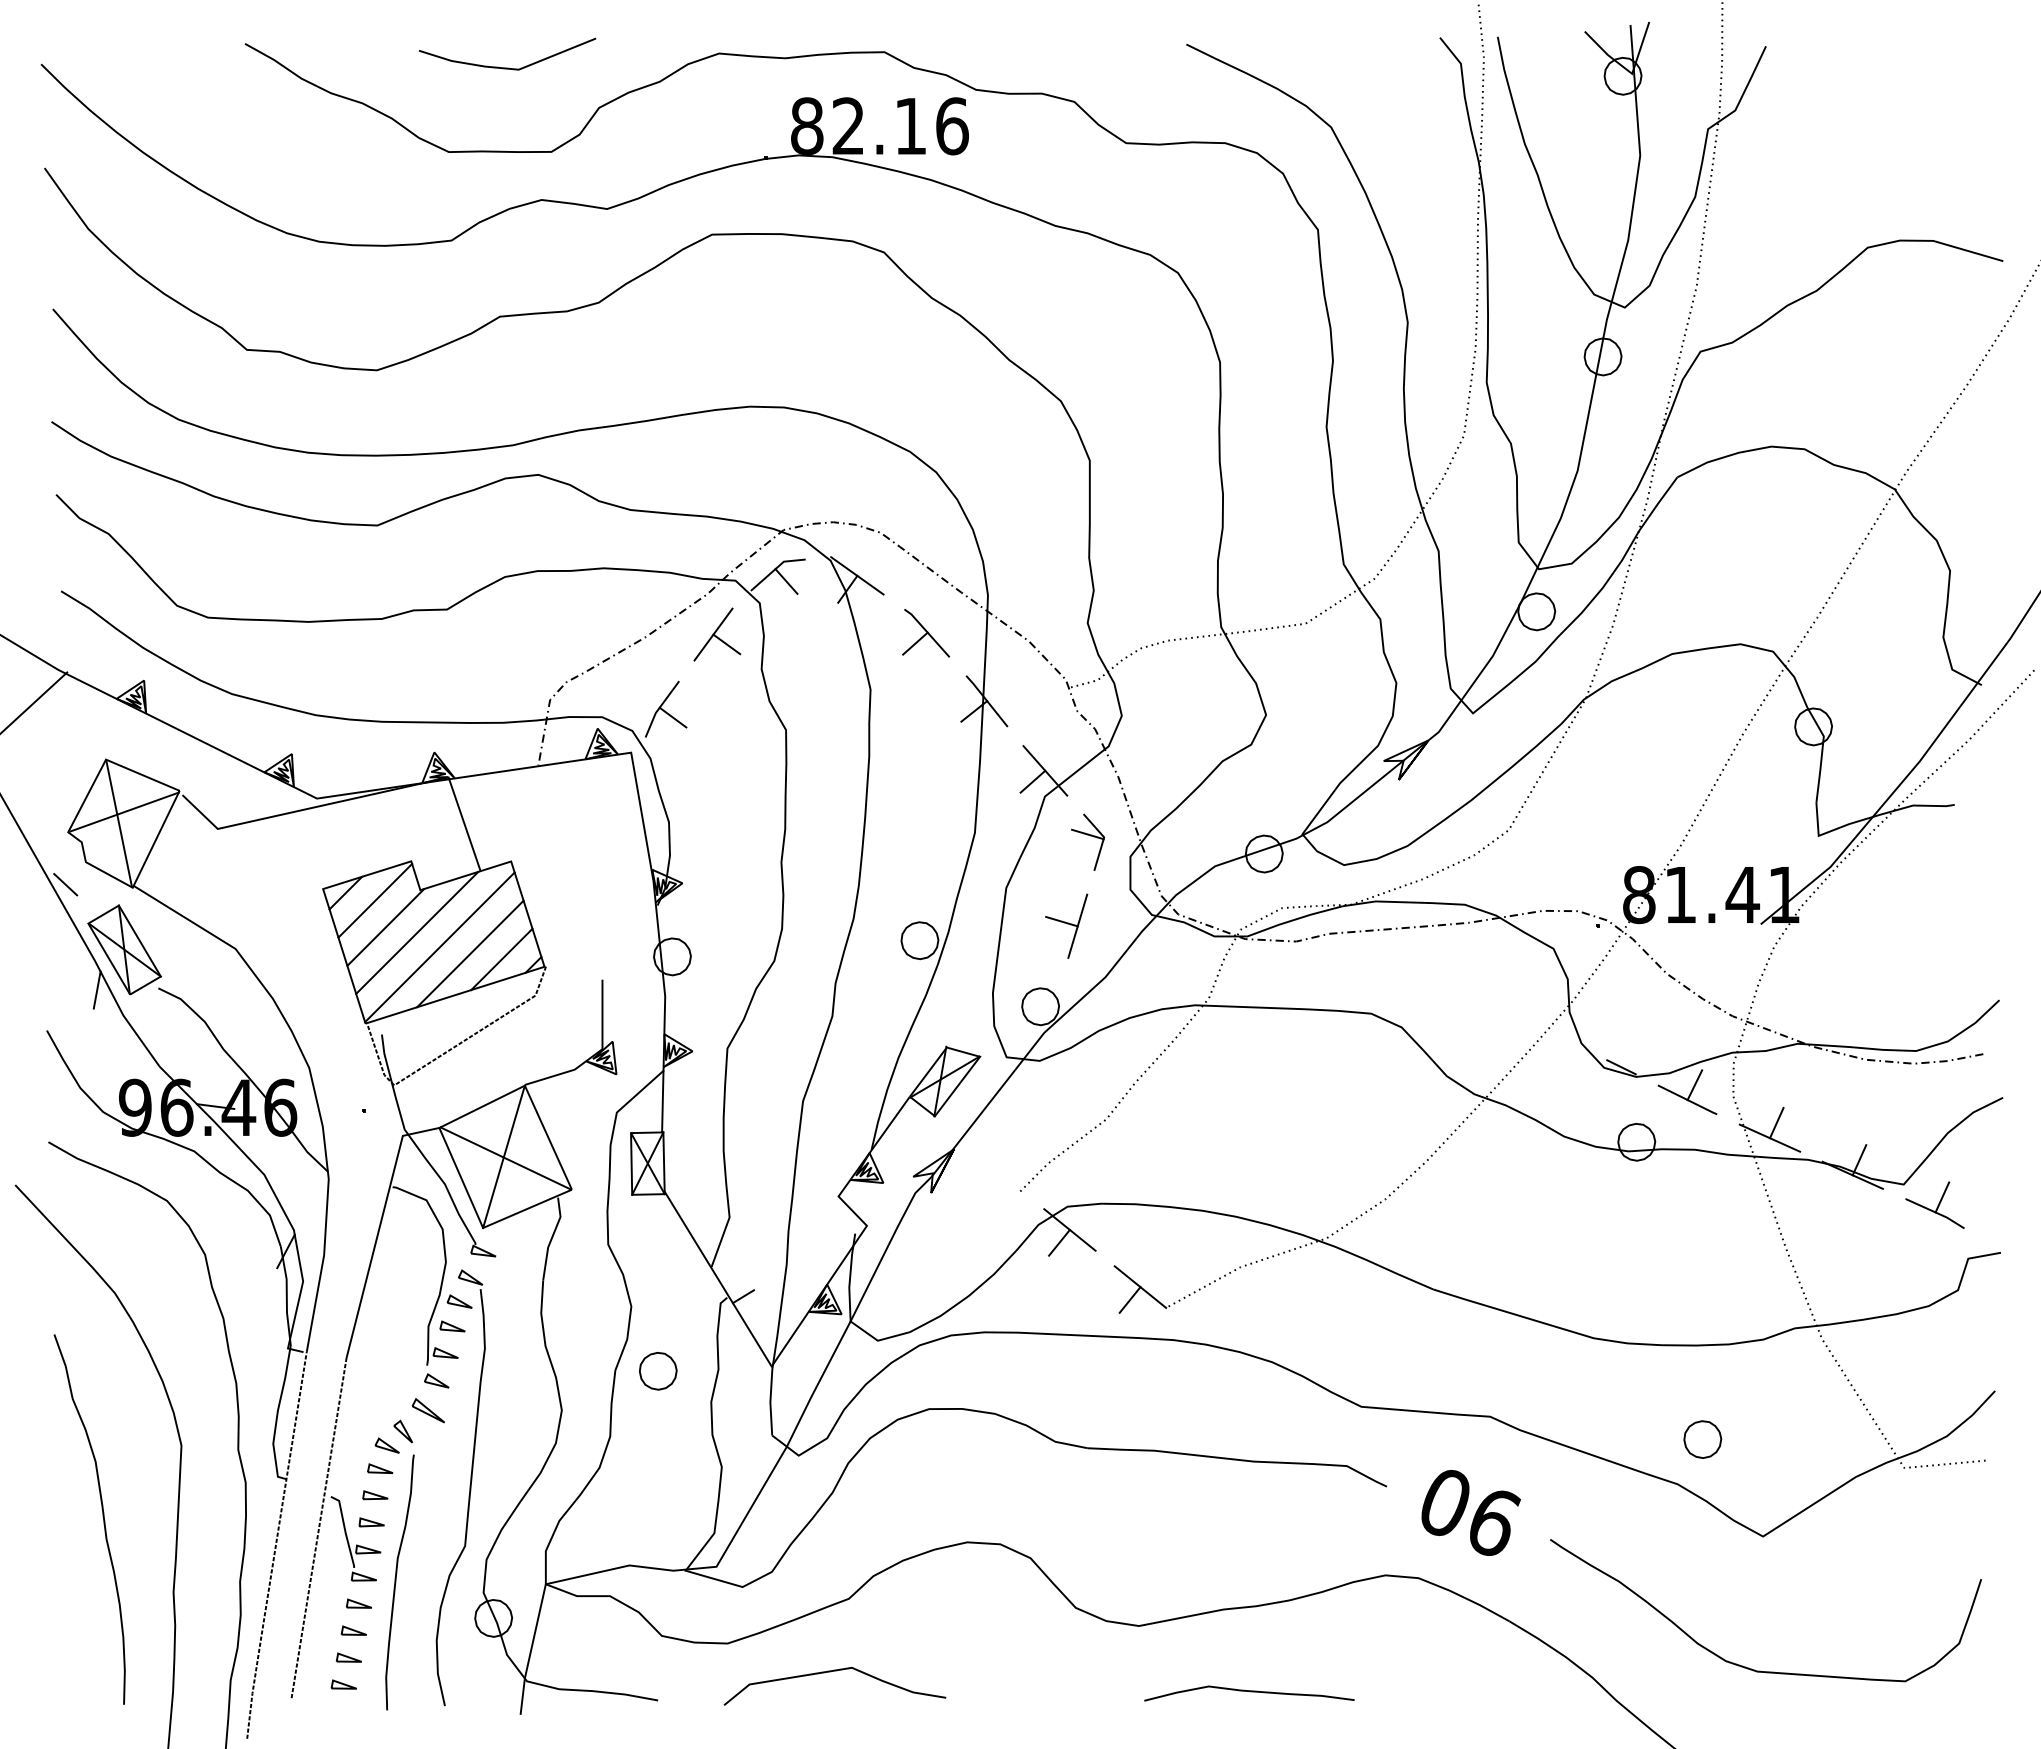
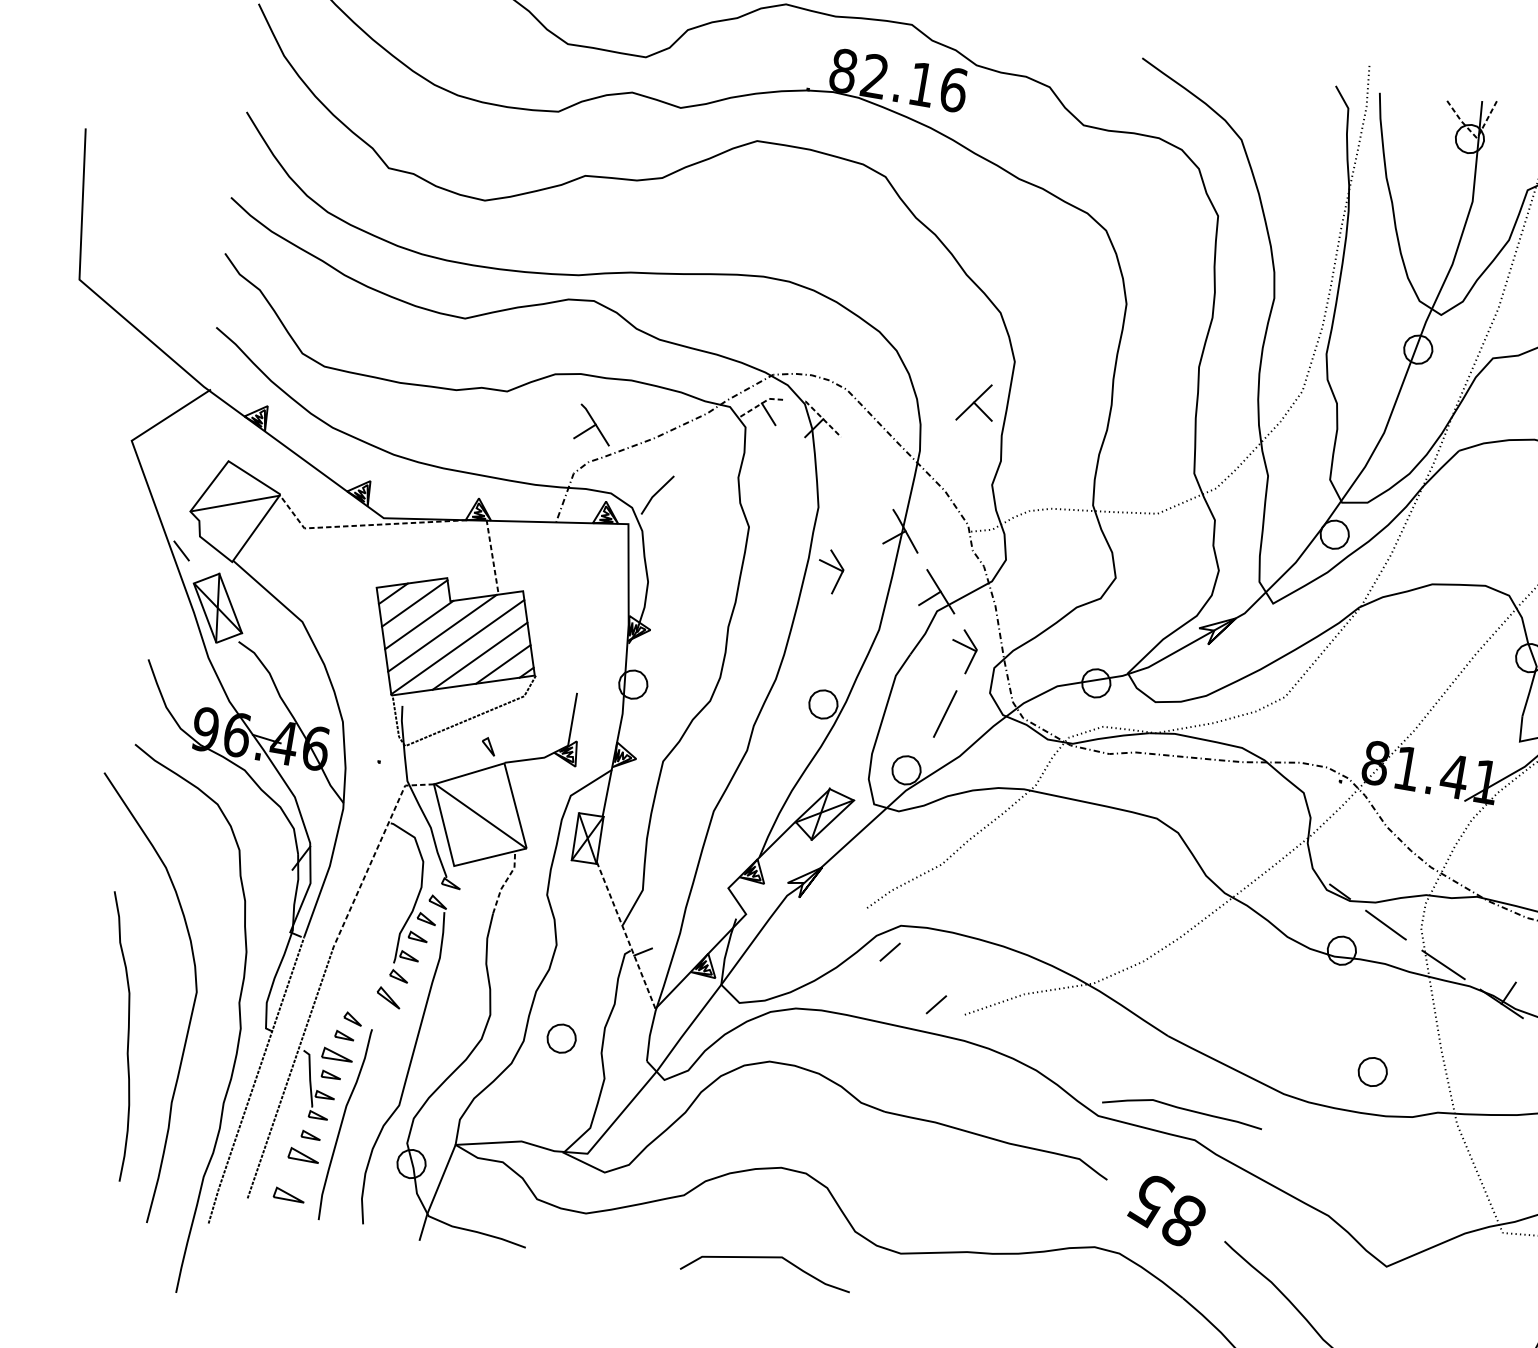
line: (1628, 70) -> (1474, 135), solid -> dashed
line: (775, 568) -> (762, 402), solid -> dashed
line: (856, 575) -> (822, 418), solid -> dashed
part: (926, 633) -> (594, 425), moved
part: (717, 634) -> (977, 402), moved
line: (672, 717) -> (664, 502), removed
part: (900, 768) -> (831, 571), added
line: (358, 797) -> (415, 522), solid -> dashed
line: (118, 823) -> (229, 511), removed
line: (1061, 921) -> (933, 708), removed
line: (96, 989) -> (191, 634), removed
line: (1694, 1085) -> (1393, 915), removed
line: (1776, 1122) -> (1450, 953), removed
line: (503, 1156) -> (478, 814), removed
line: (379, 1228) -> (375, 852), solid -> dashed
line: (1069, 1229) -> (899, 943), removed
line: (551, 1238) -> (504, 882), solid -> dashed
line: (718, 1278) -> (626, 934), solid -> dashed
line: (1140, 1286) -> (946, 995), removed
part: (657, 1371) -> (561, 1038), moved
part: (402, 1431) -> (488, 746), moved
part: (1702, 1439) -> (1372, 1071), moved
part: (375, 1495) -> (337, 1055), size x1.6
text: (1470, 1512) -> (1167, 1210), 90 -> 85
part: (353, 1630) -> (303, 1155), size x1.6
part: (348, 1657) -> (296, 1174), removed
curve: (830, 1672) -> (765, 1258), moved
part: (343, 1684) -> (288, 1194), size x1.6
curve: (1249, 1692) -> (1183, 1109), moved

